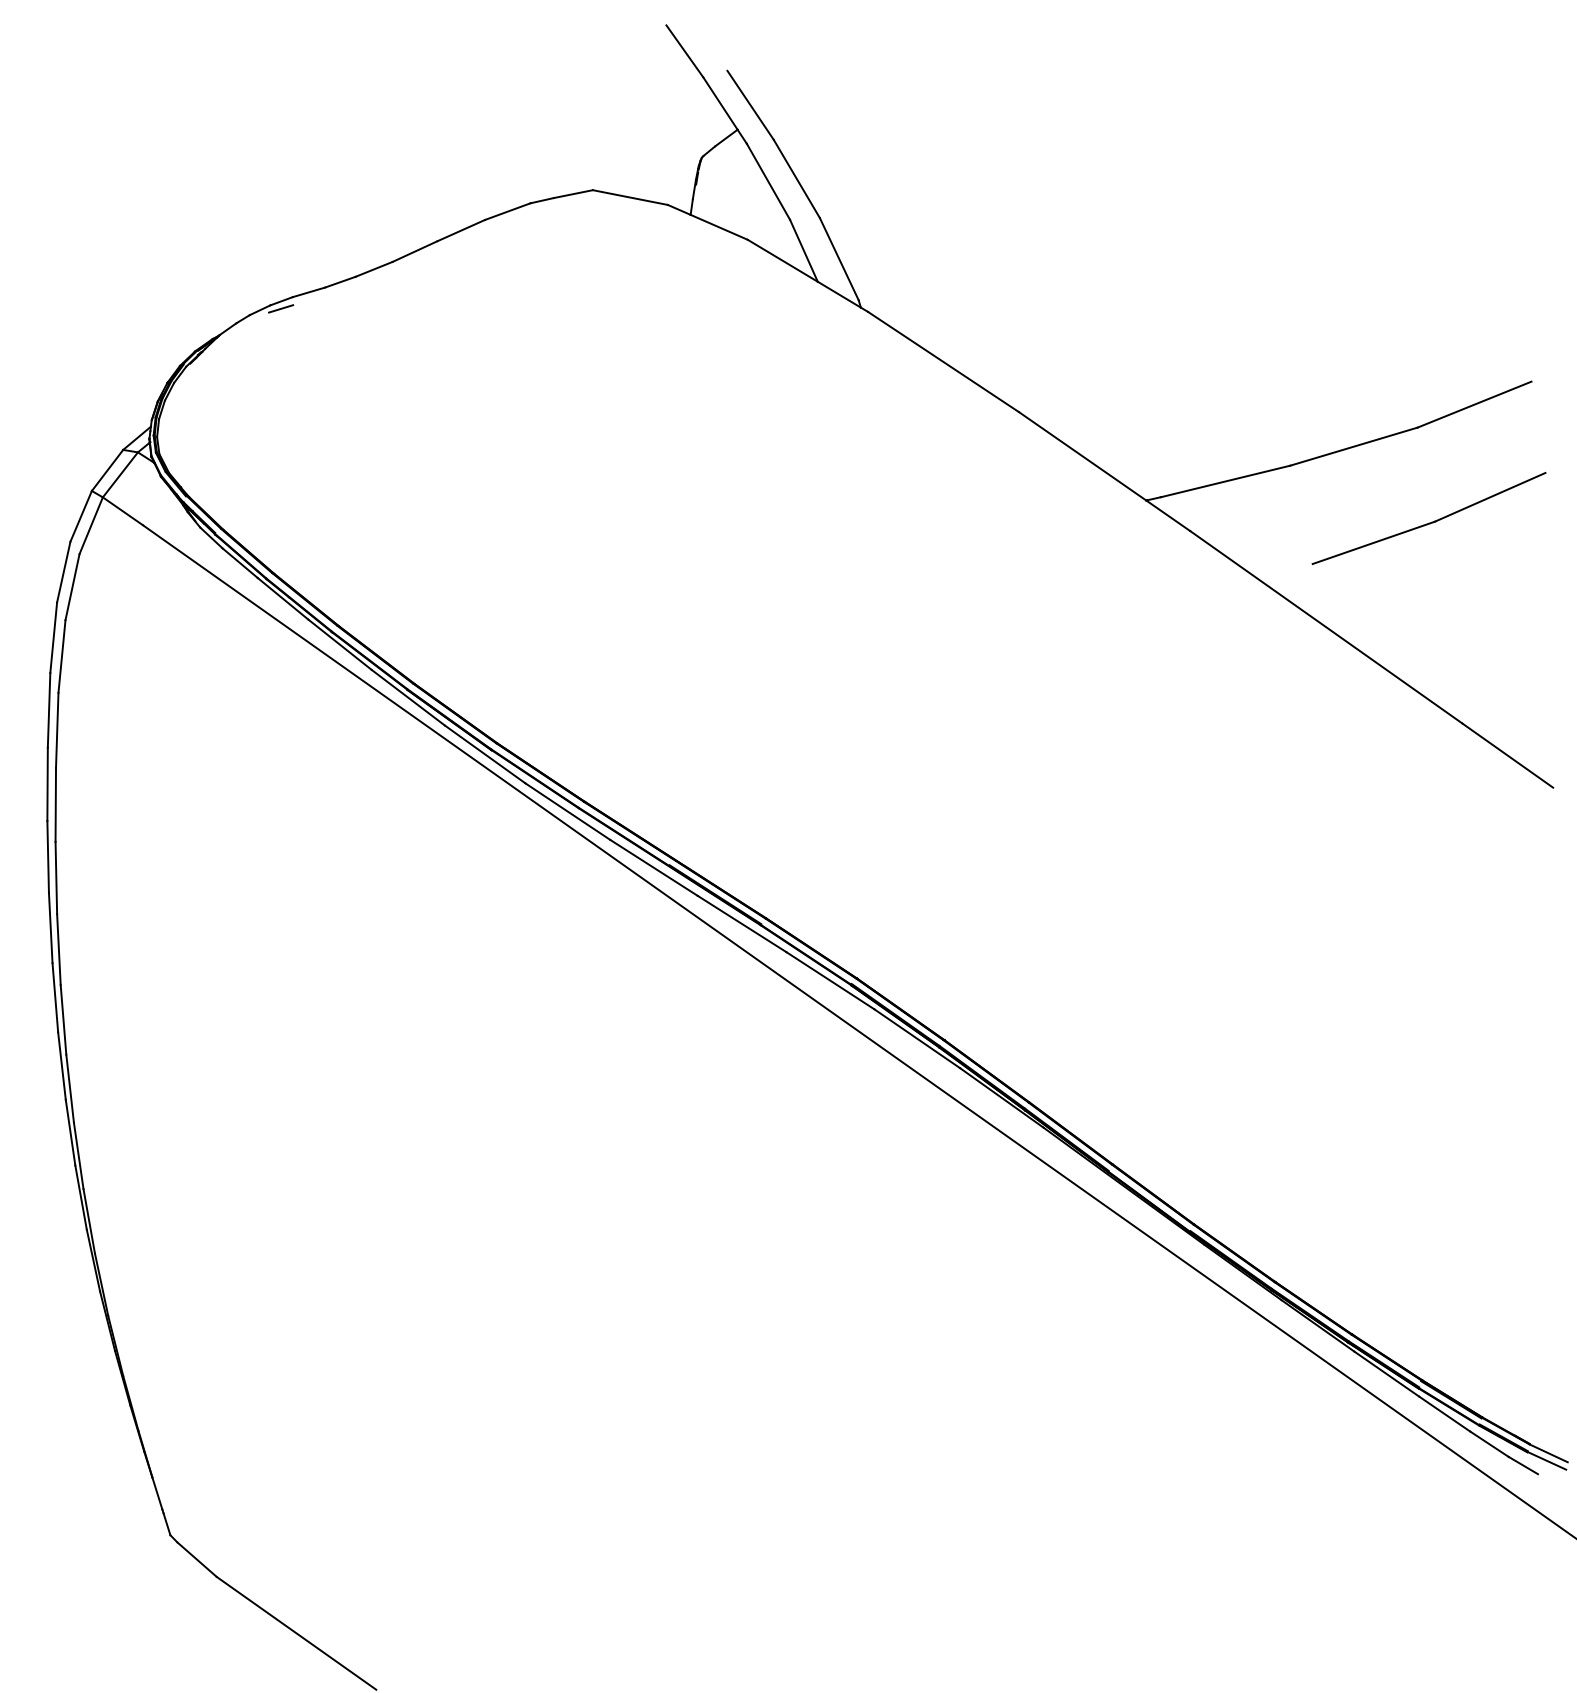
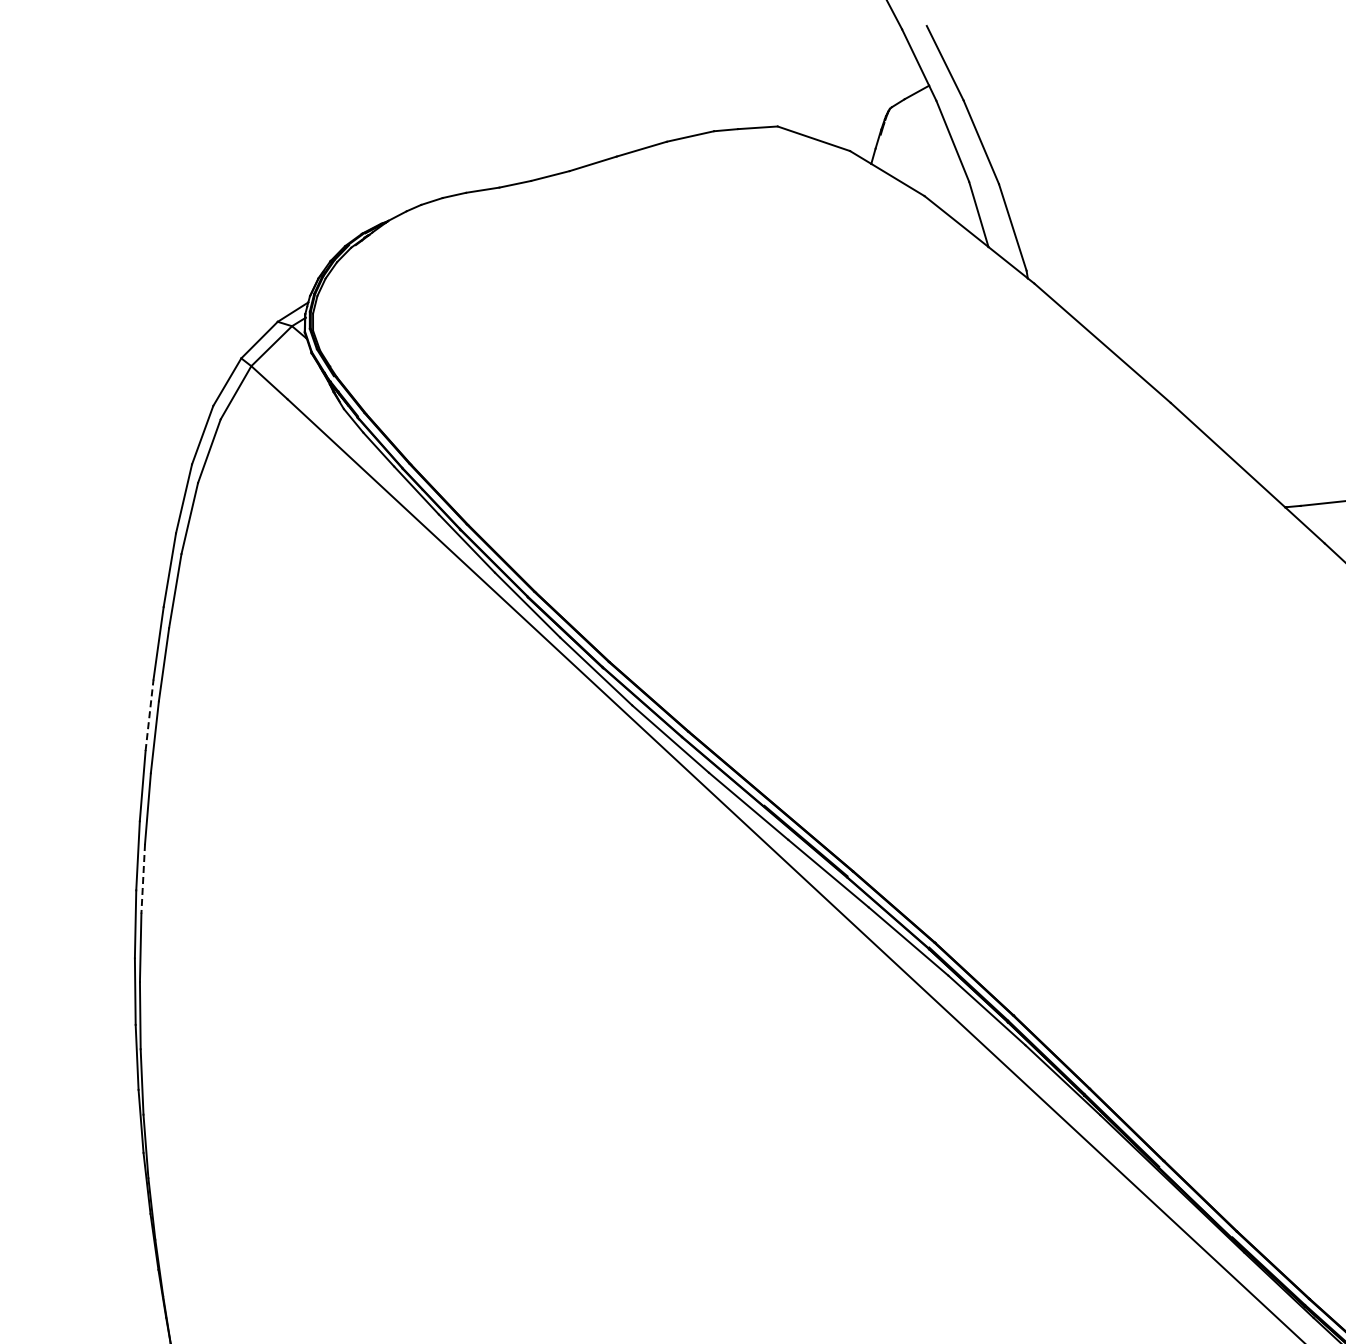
line: (281, 308) -> (453, 202), removed
line: (48, 856) -> (149, 714), solid -> dashed
line: (63, 1019) -> (143, 878), solid -> dashed

